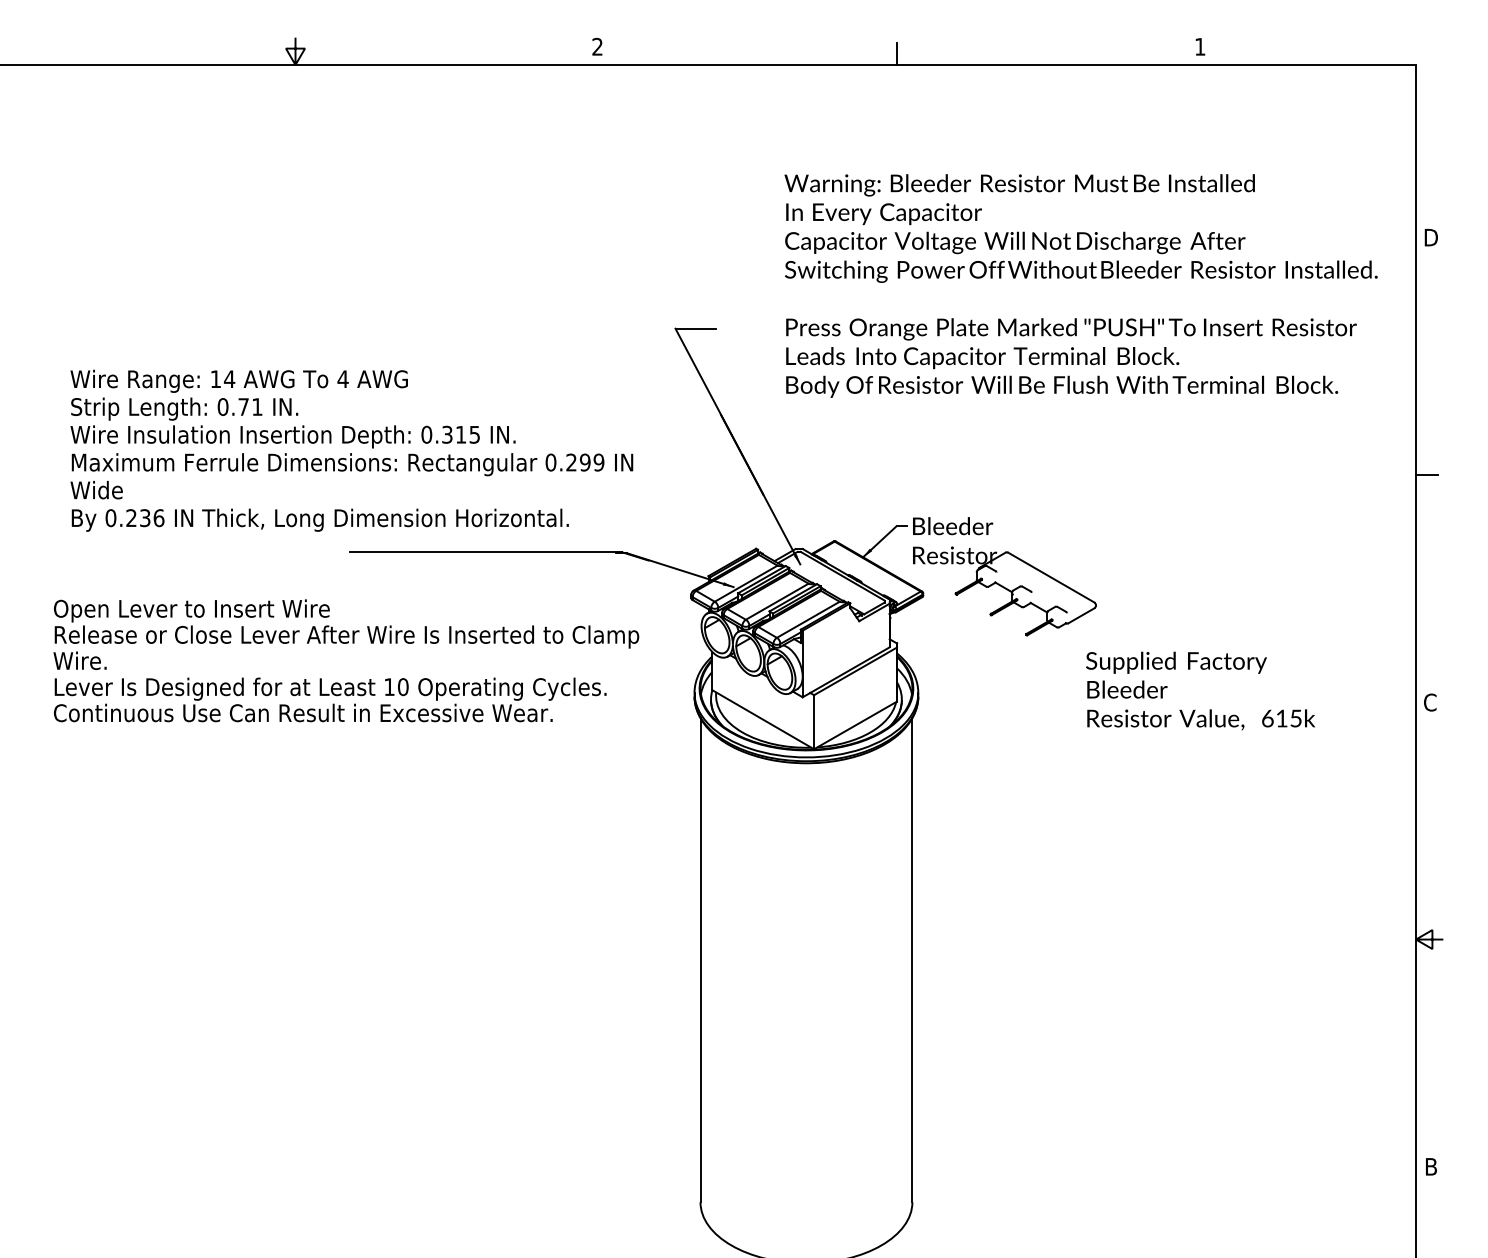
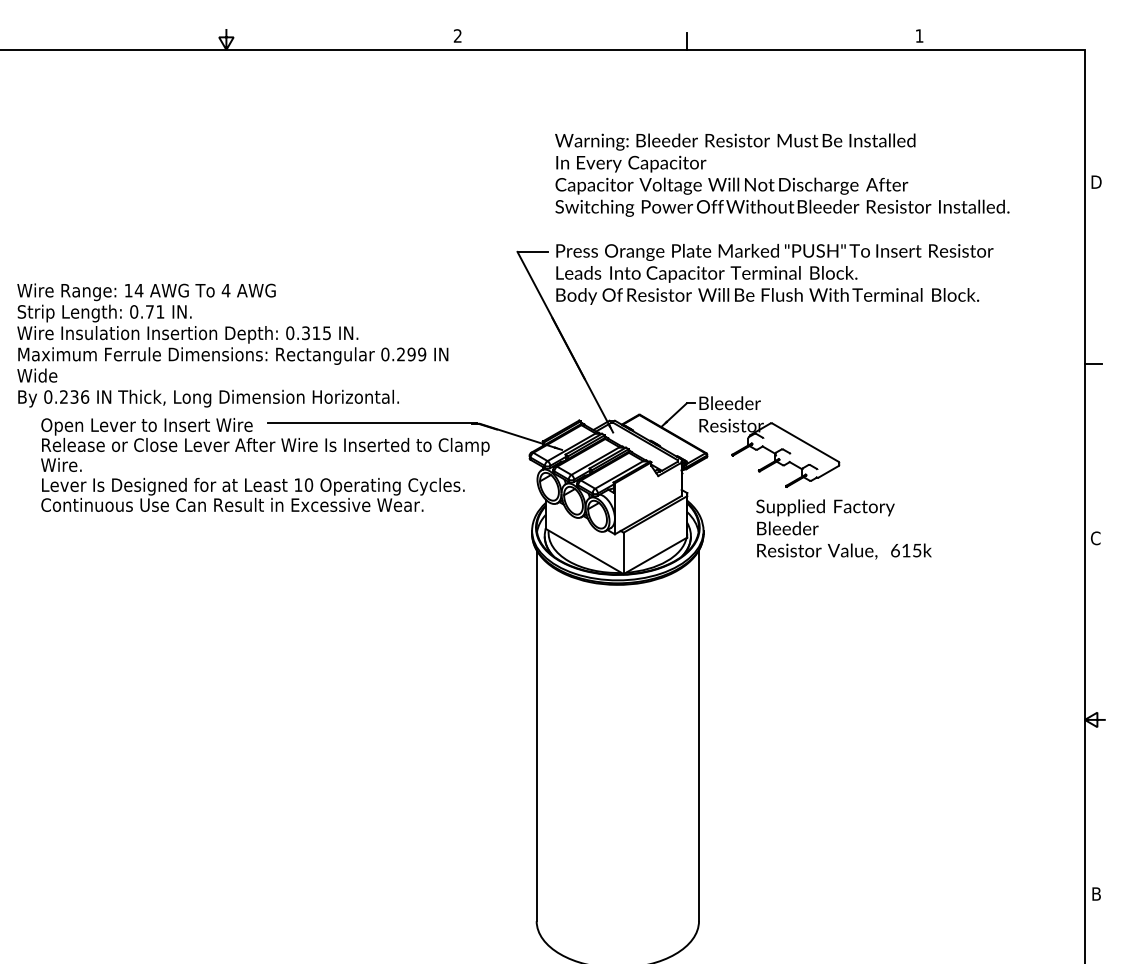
text: (1080, 285) -> (781, 218), moved
text: (351, 450) -> (232, 345), moved
text: (346, 660) -> (265, 464), moved
text: (1200, 690) -> (843, 529), moved

